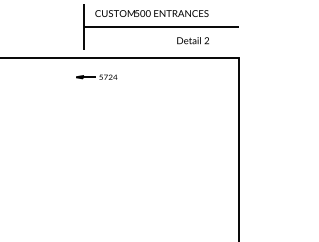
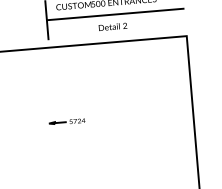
text: (192, 40) -> (112, 26), moved
part: (96, 76) -> (66, 121), moved

